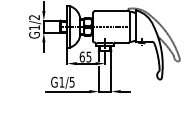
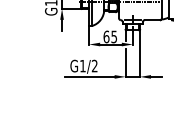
text: (71, 81) -> (94, 65), G1/5 -> G1/2

